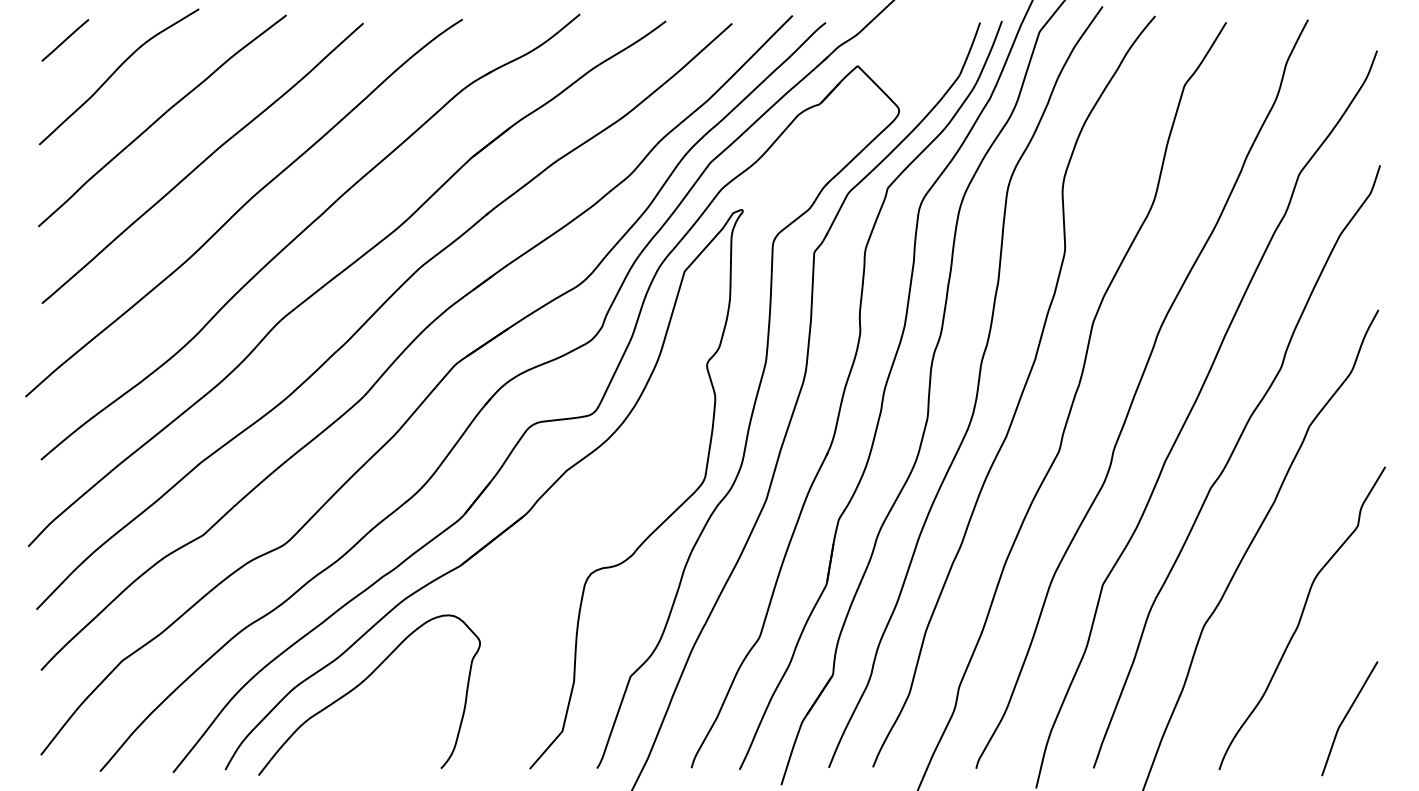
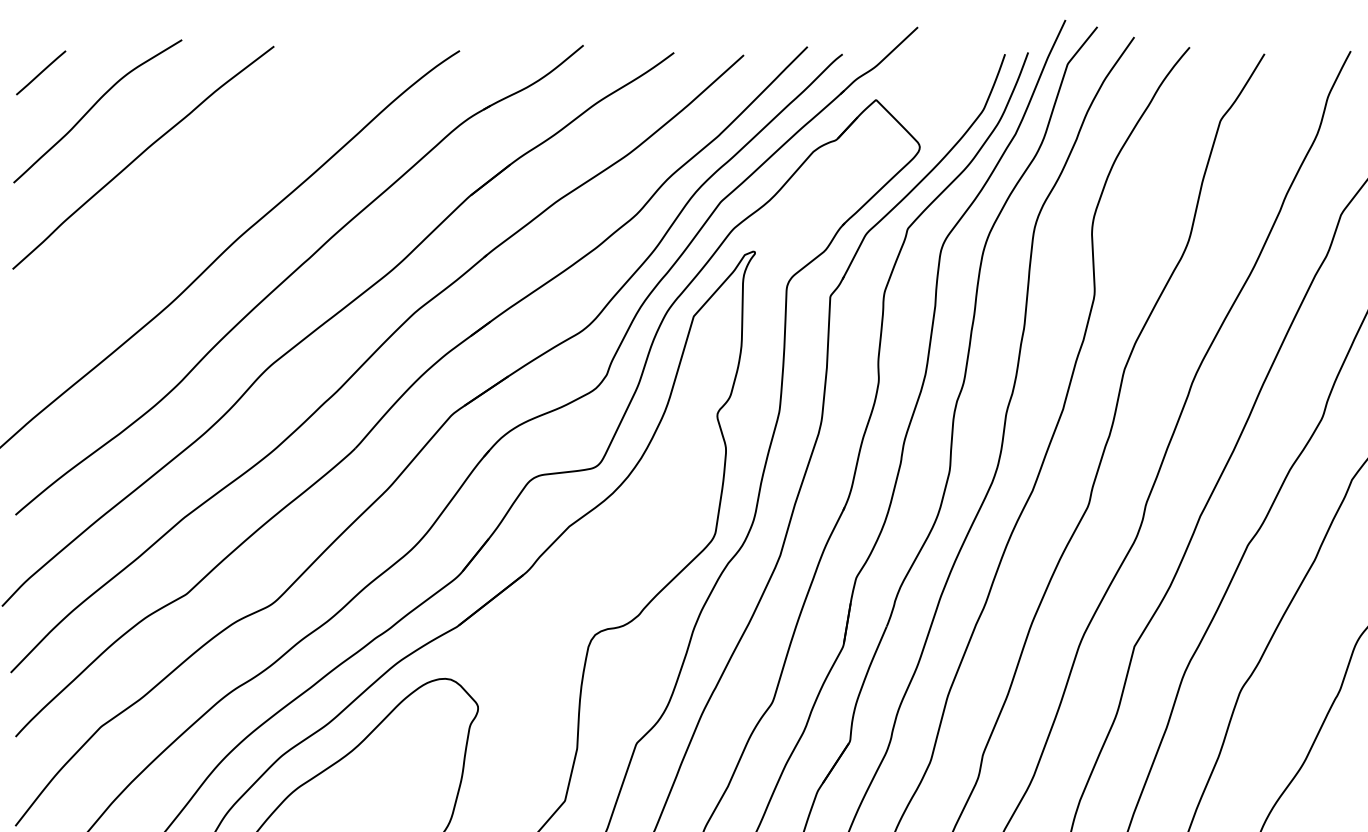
curve: (202, 162) -> (185, 201), removed

